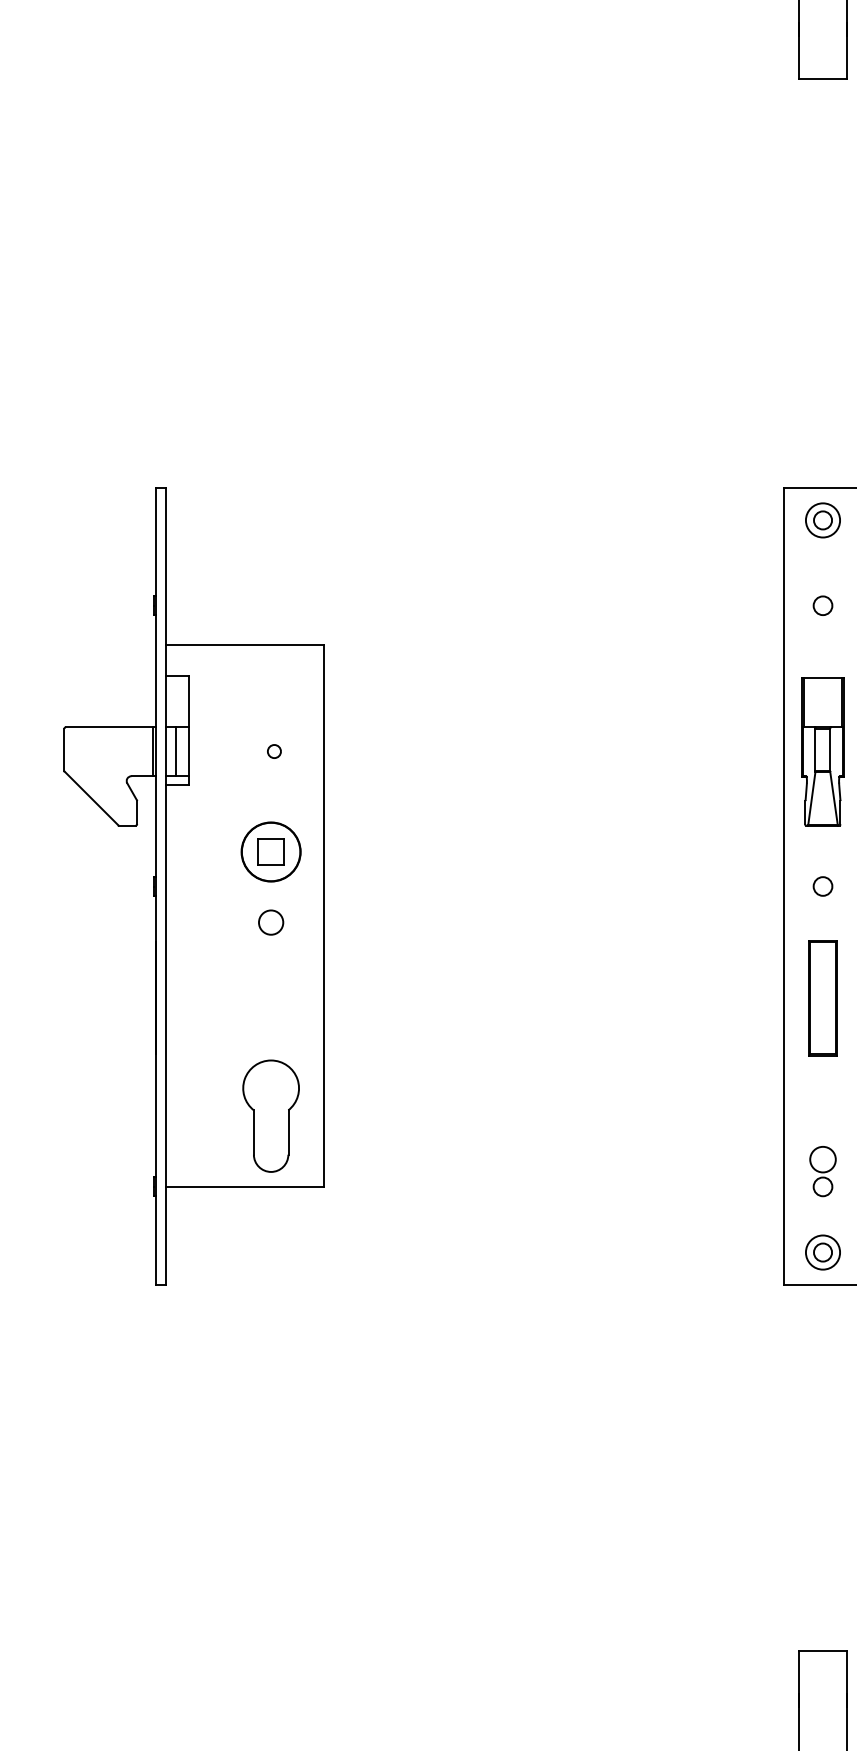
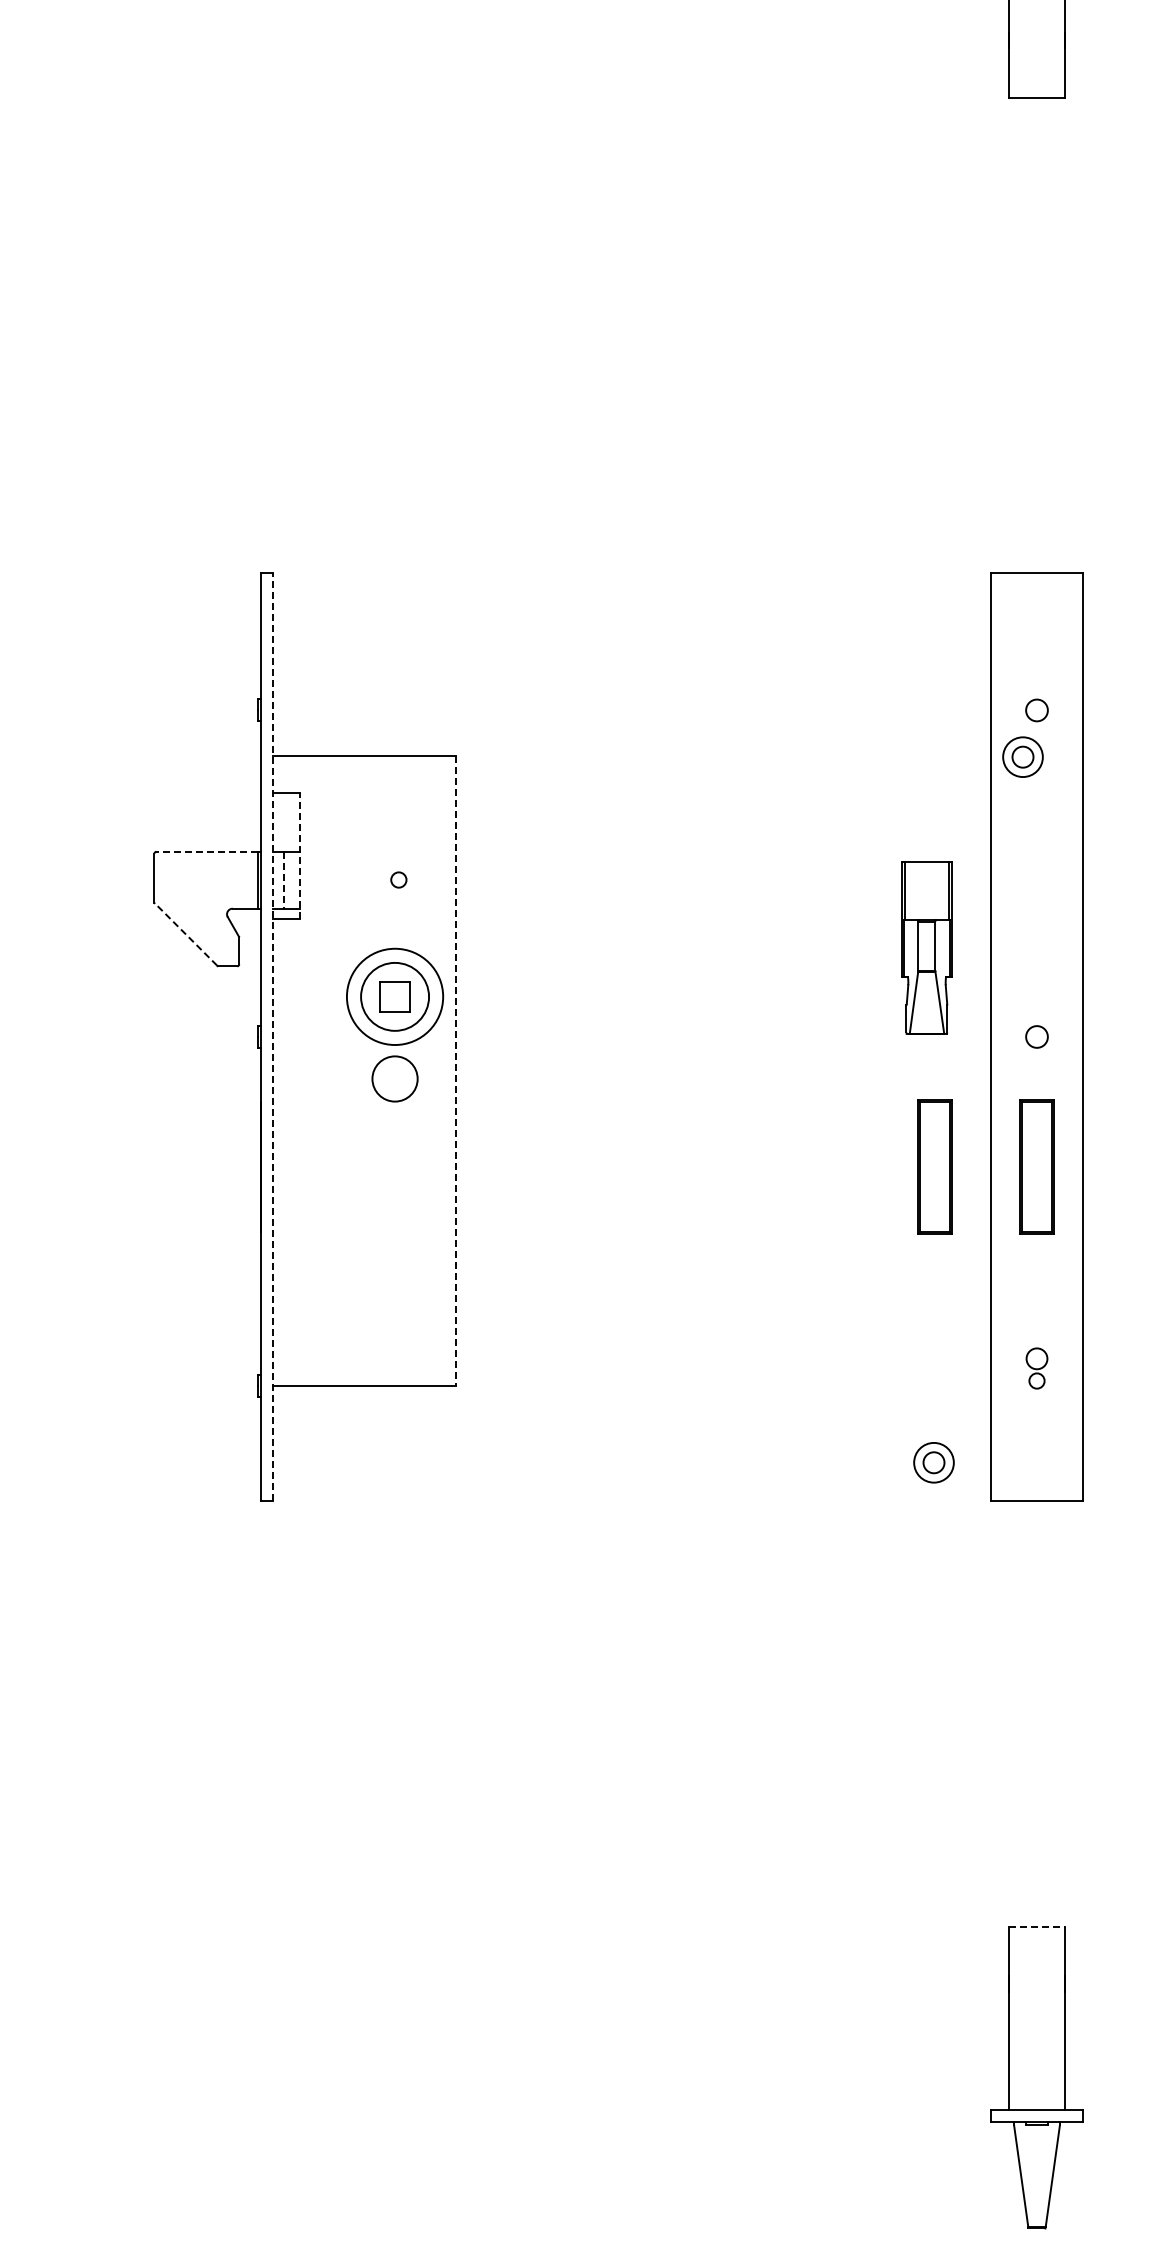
part: (822, 519) -> (1022, 756), moved
line: (109, 727) -> (206, 851), solid -> dashed
line: (188, 730) -> (299, 855), solid -> dashed
line: (176, 751) -> (284, 880), solid -> dashed
part: (822, 751) -> (926, 947), moved
line: (91, 798) -> (186, 934), solid -> dashed
circle: (270, 851) -> (394, 996), size x1.4
line: (165, 886) -> (272, 1036), solid -> dashed
line: (323, 916) -> (456, 1071), solid -> dashed
circle: (270, 922) -> (394, 1078), size x1.6
part: (734, 997) -> (934, 1166), added
part: (270, 1115) -> (394, 1303), removed
part: (822, 1171) -> (1036, 1368), size x0.7
part: (822, 1252) -> (933, 1462), moved
line: (822, 1651) -> (1036, 1926), solid -> dashed

